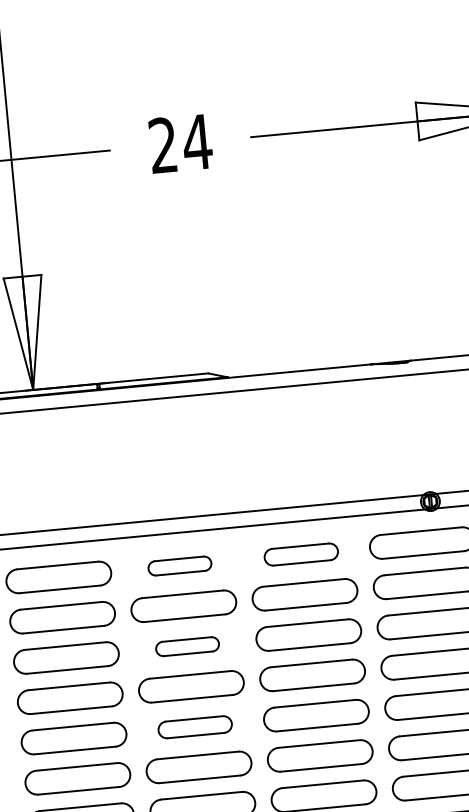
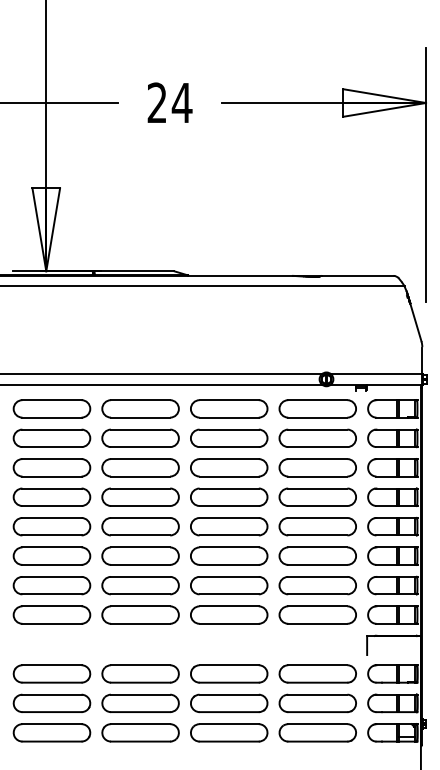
part: (301, 553) -> (229, 408), size x1.43
part: (179, 565) -> (140, 408), size x1.67
part: (187, 646) -> (140, 467), size x1.67
part: (195, 726) -> (140, 526), size x1.43

